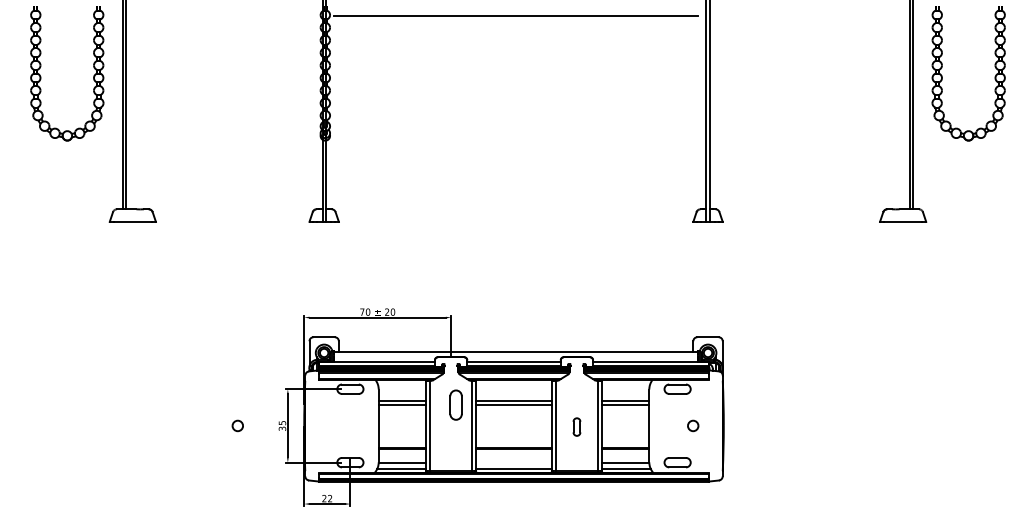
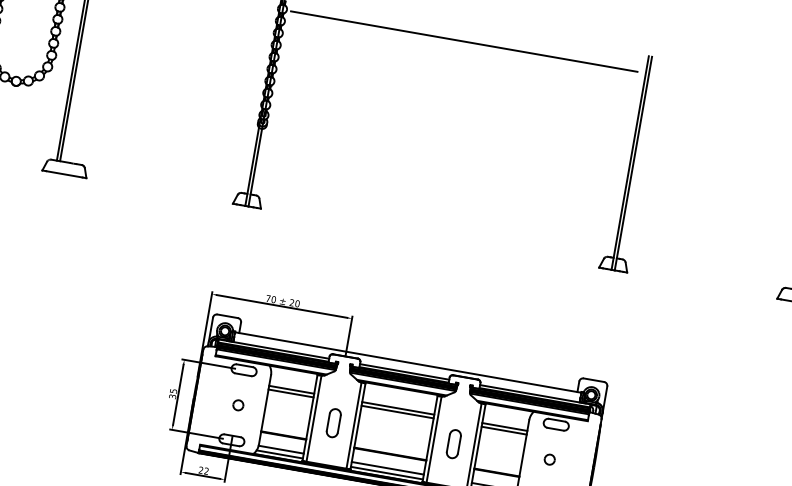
part: (455, 404) -> (333, 422), moved
part: (237, 425) -> (238, 404), moved
part: (693, 425) -> (550, 459), moved
part: (576, 426) -> (453, 443), size x1.67
line: (513, 463) -> (387, 468), added

